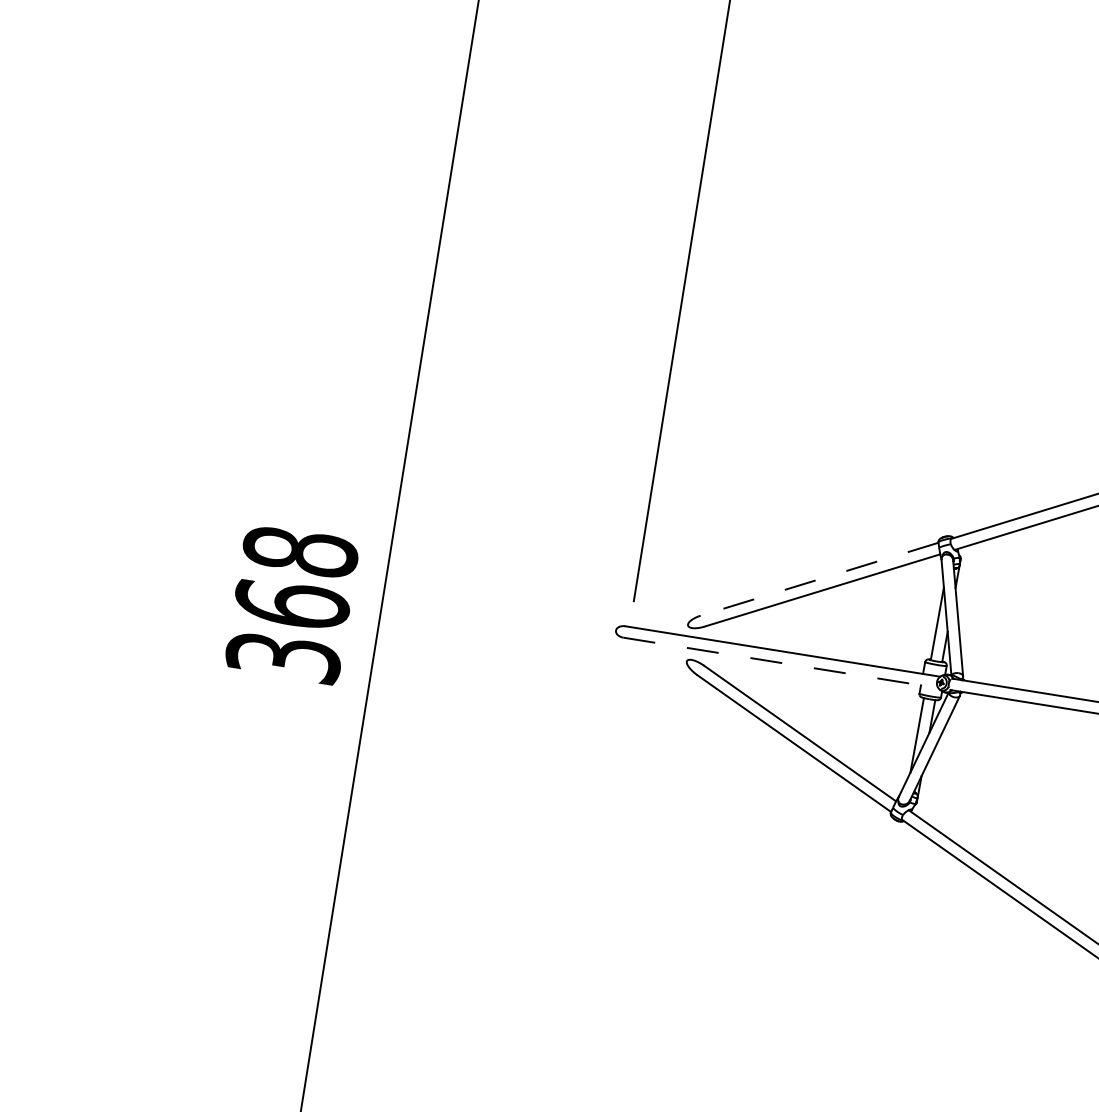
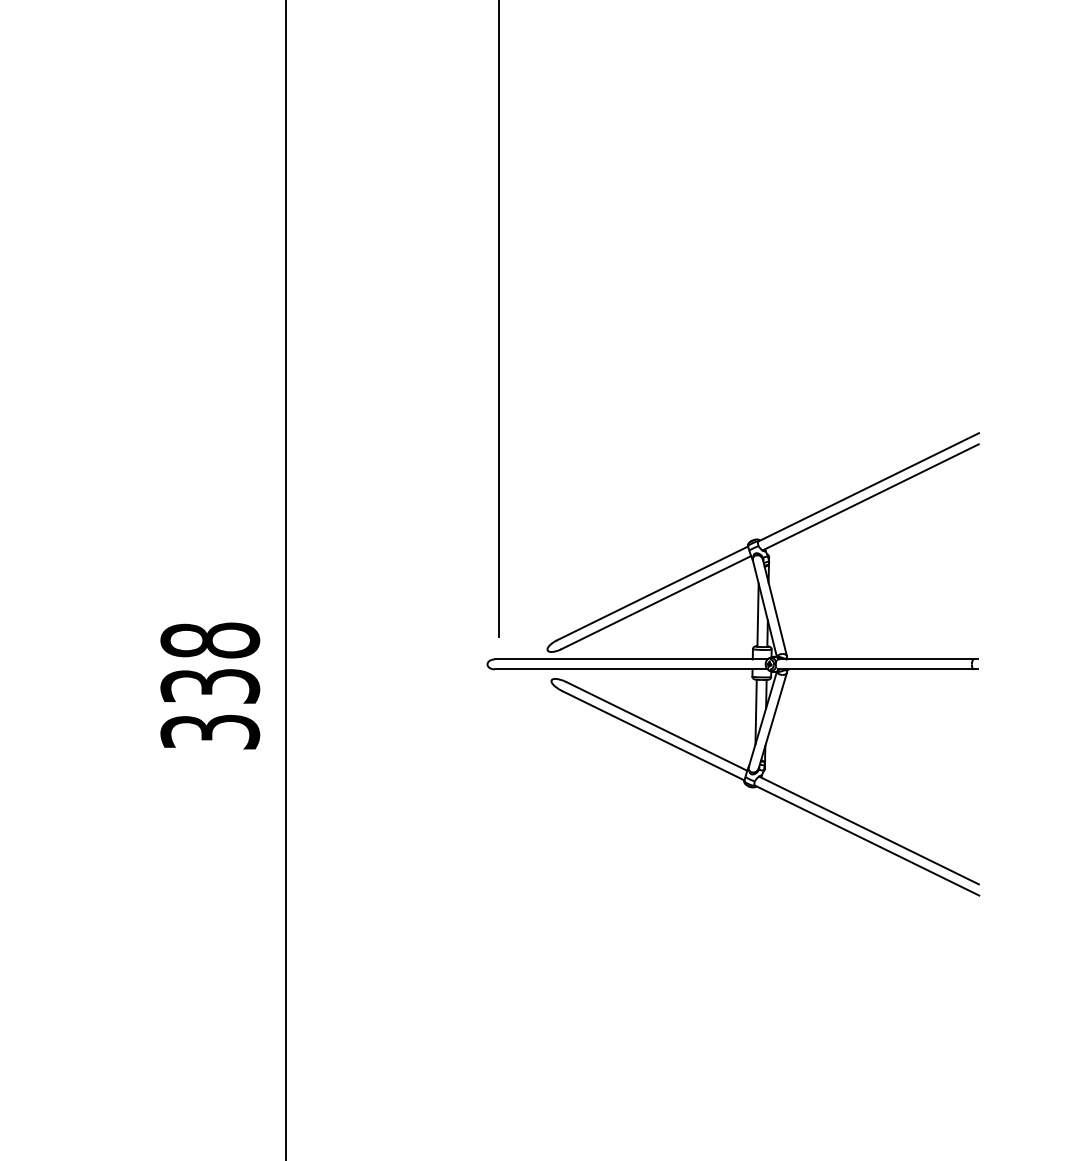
line: (819, 579) -> (652, 593), dashed -> solid
text: (292, 604) -> (210, 686), 368 -> 338
line: (781, 663) -> (631, 669), dashed -> solid

